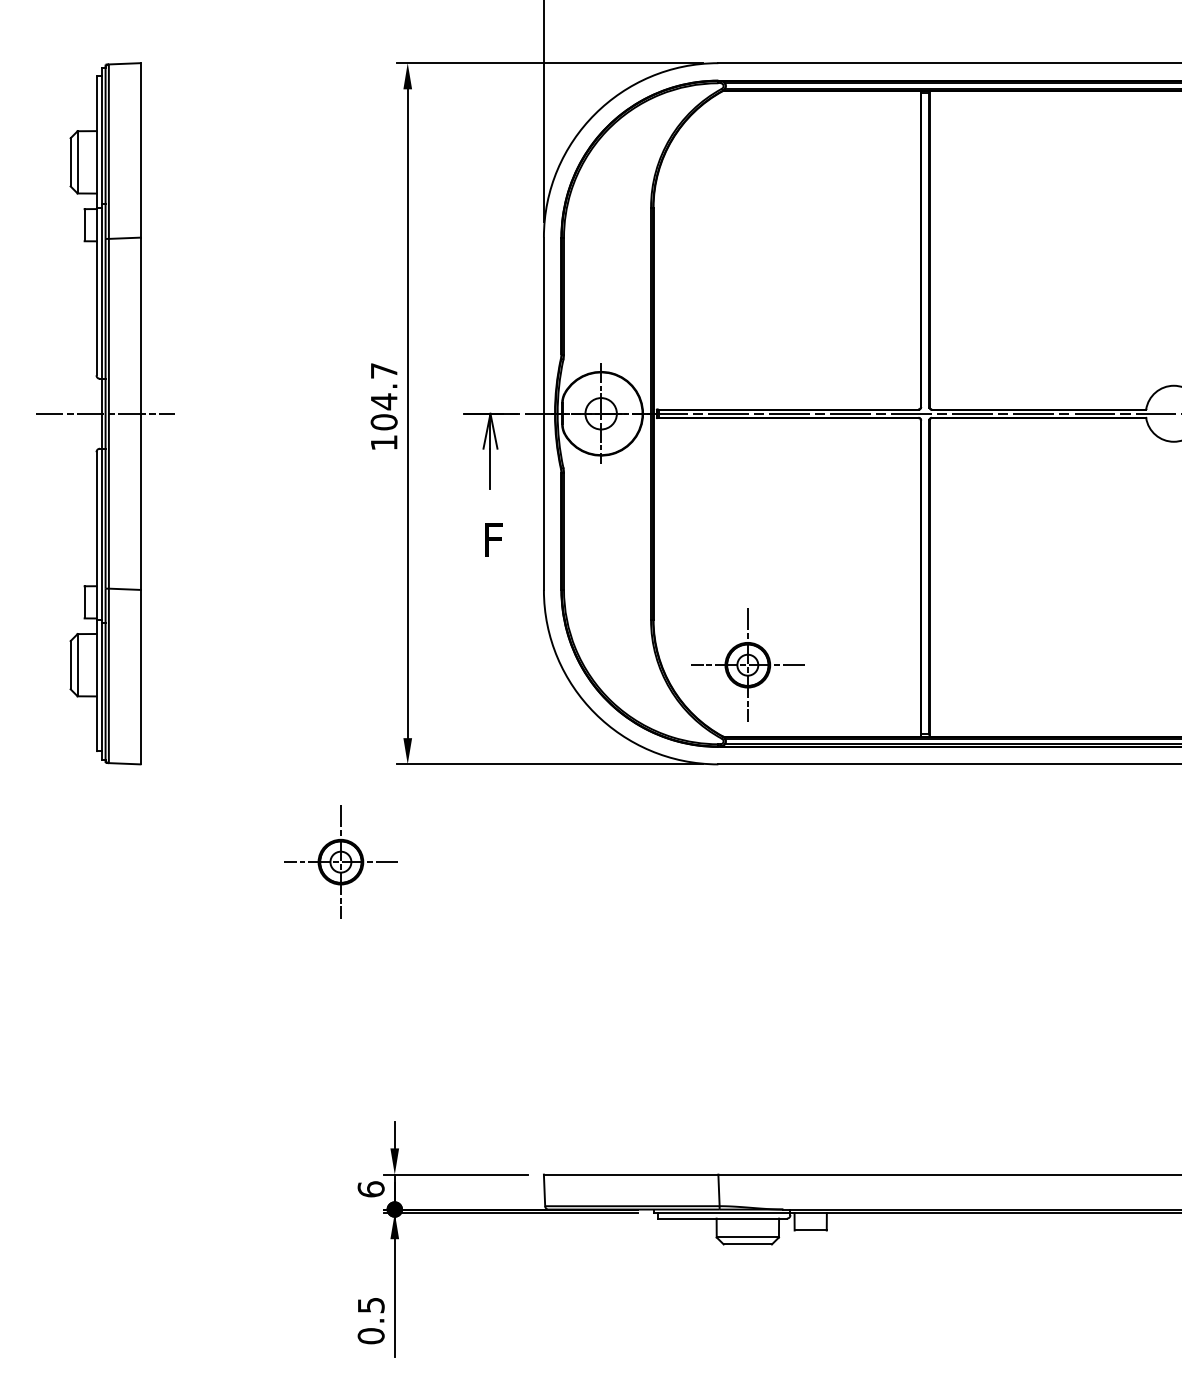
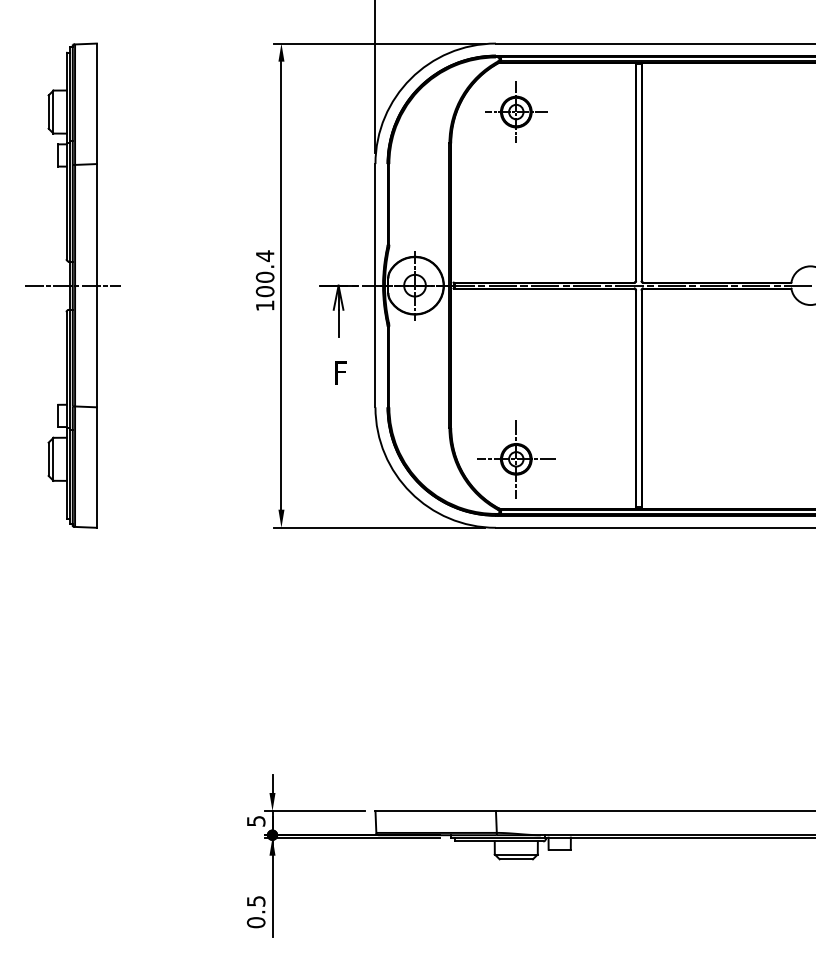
part: (748, 161) -> (516, 111), added
text: (383, 385) -> (264, 266), 104.7 -> 100.4
part: (341, 862) -> (235, 595), removed
text: (370, 1188) -> (255, 820), 6 -> 5

